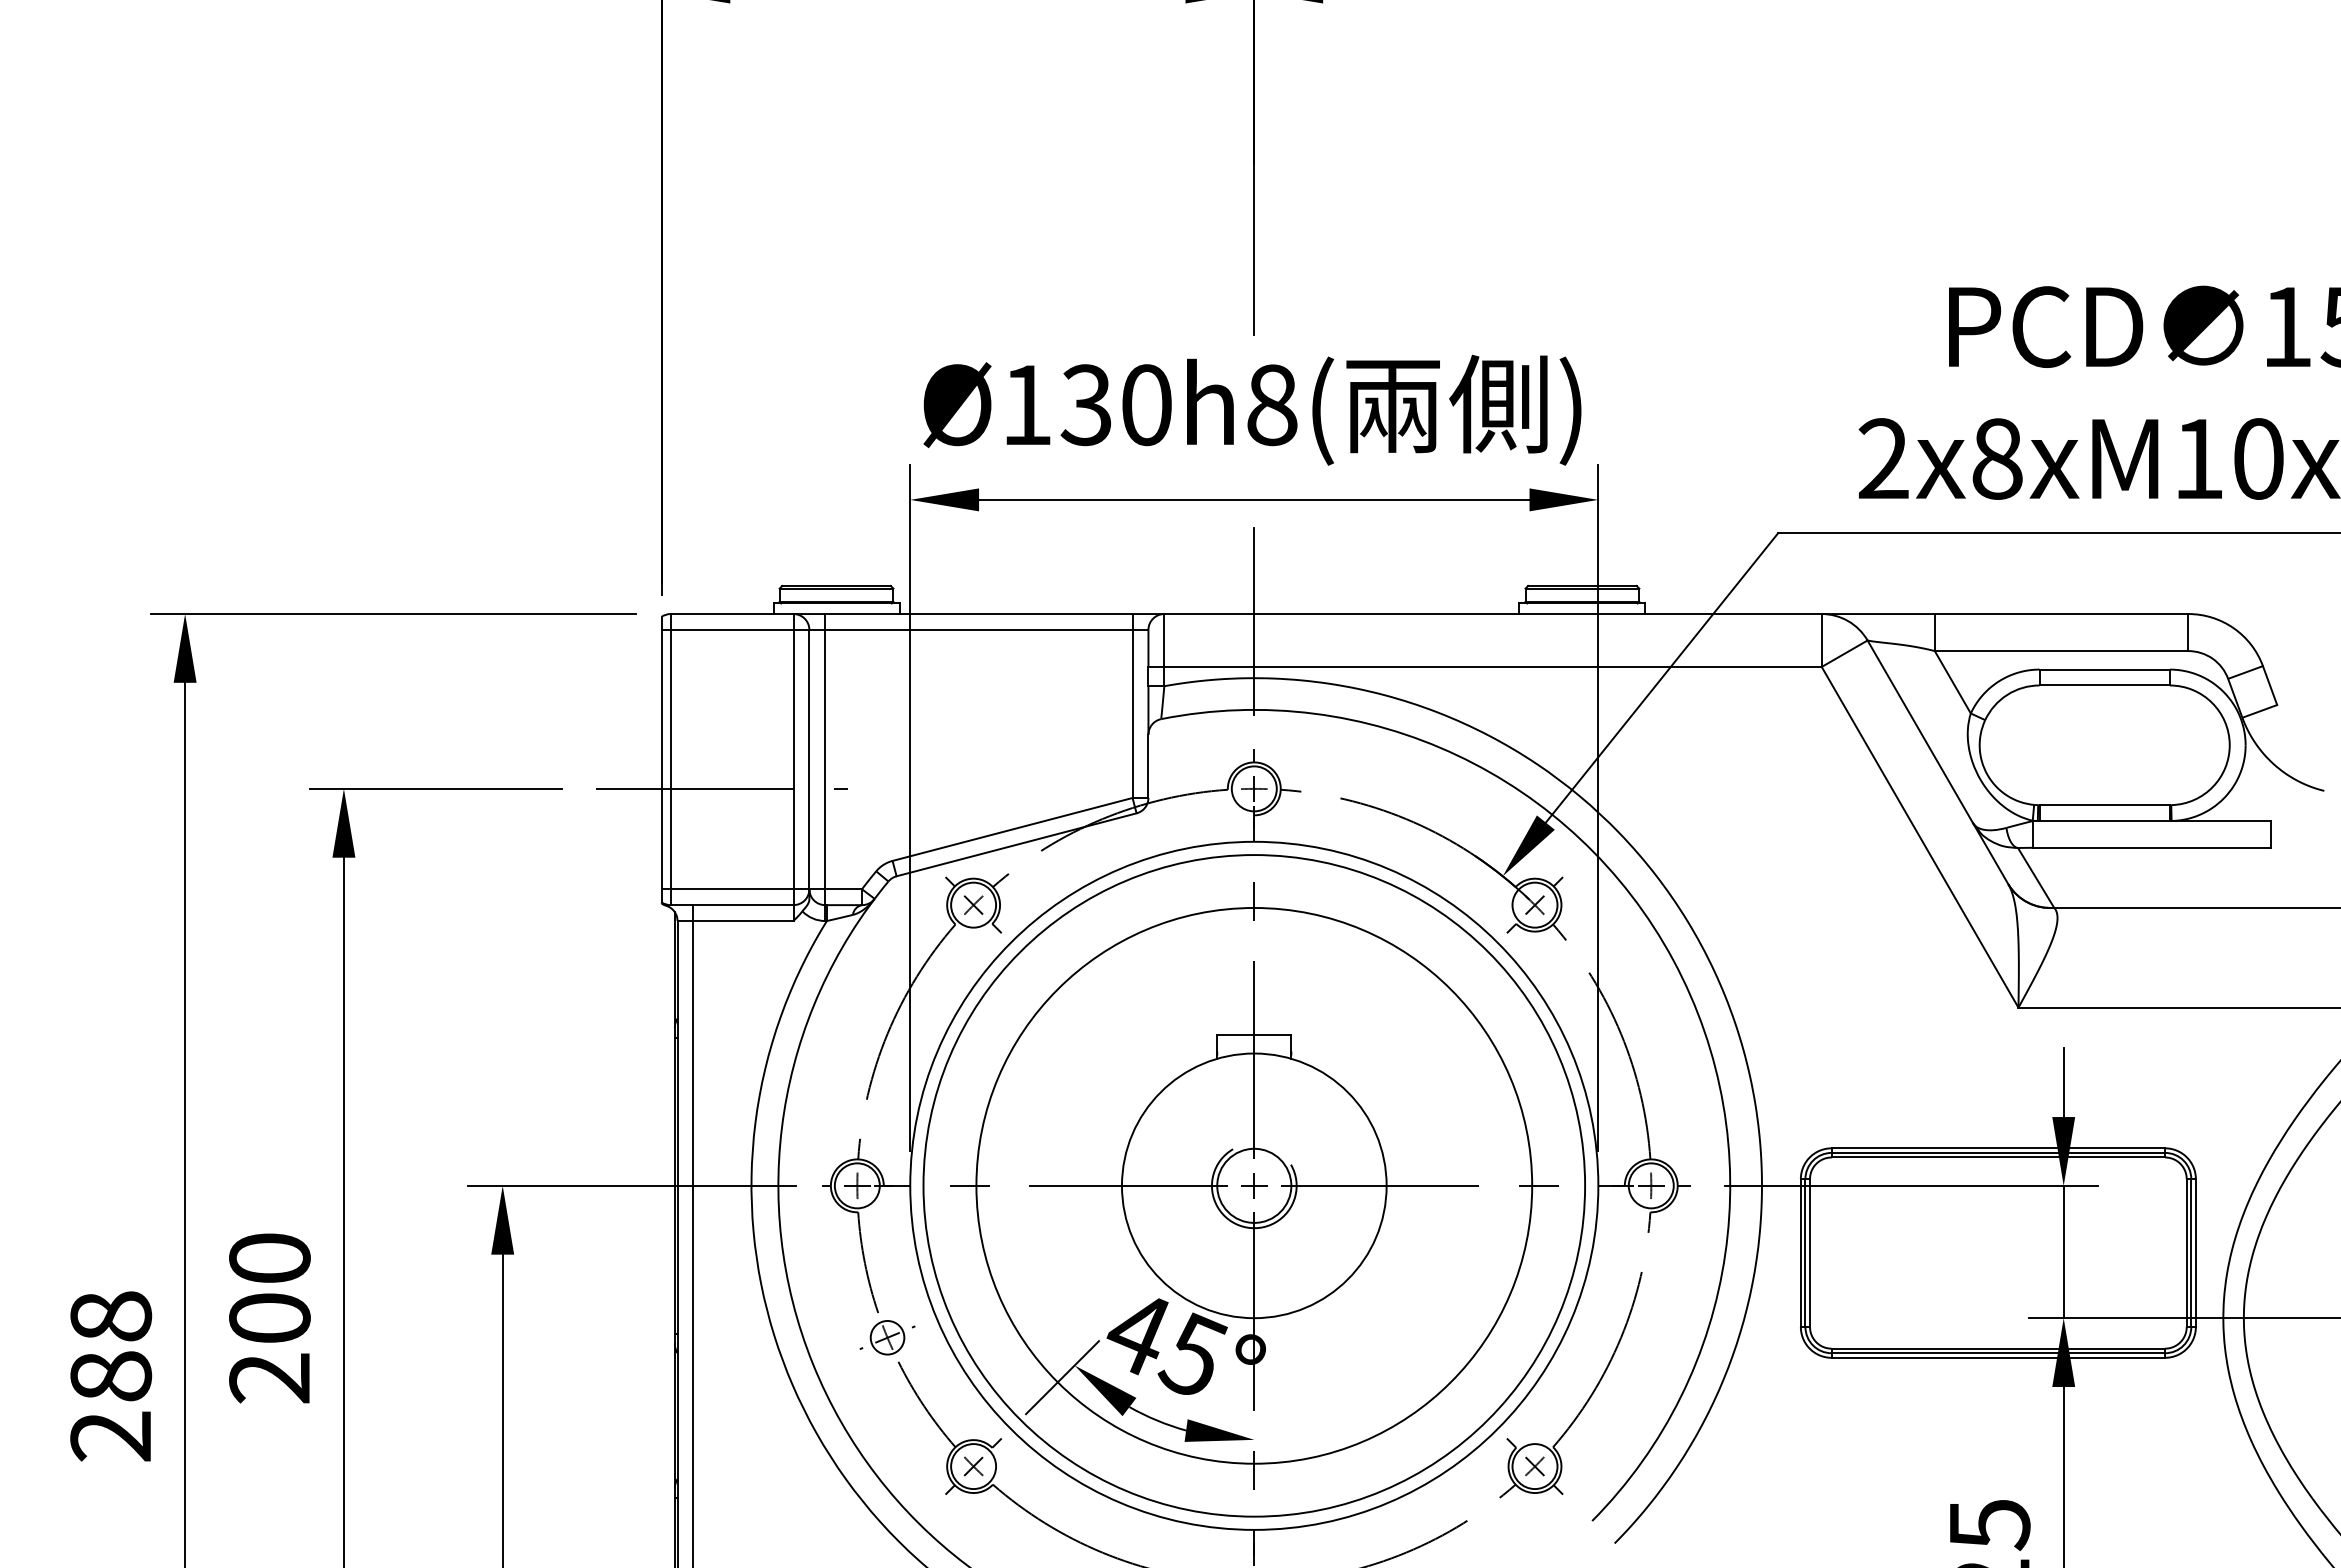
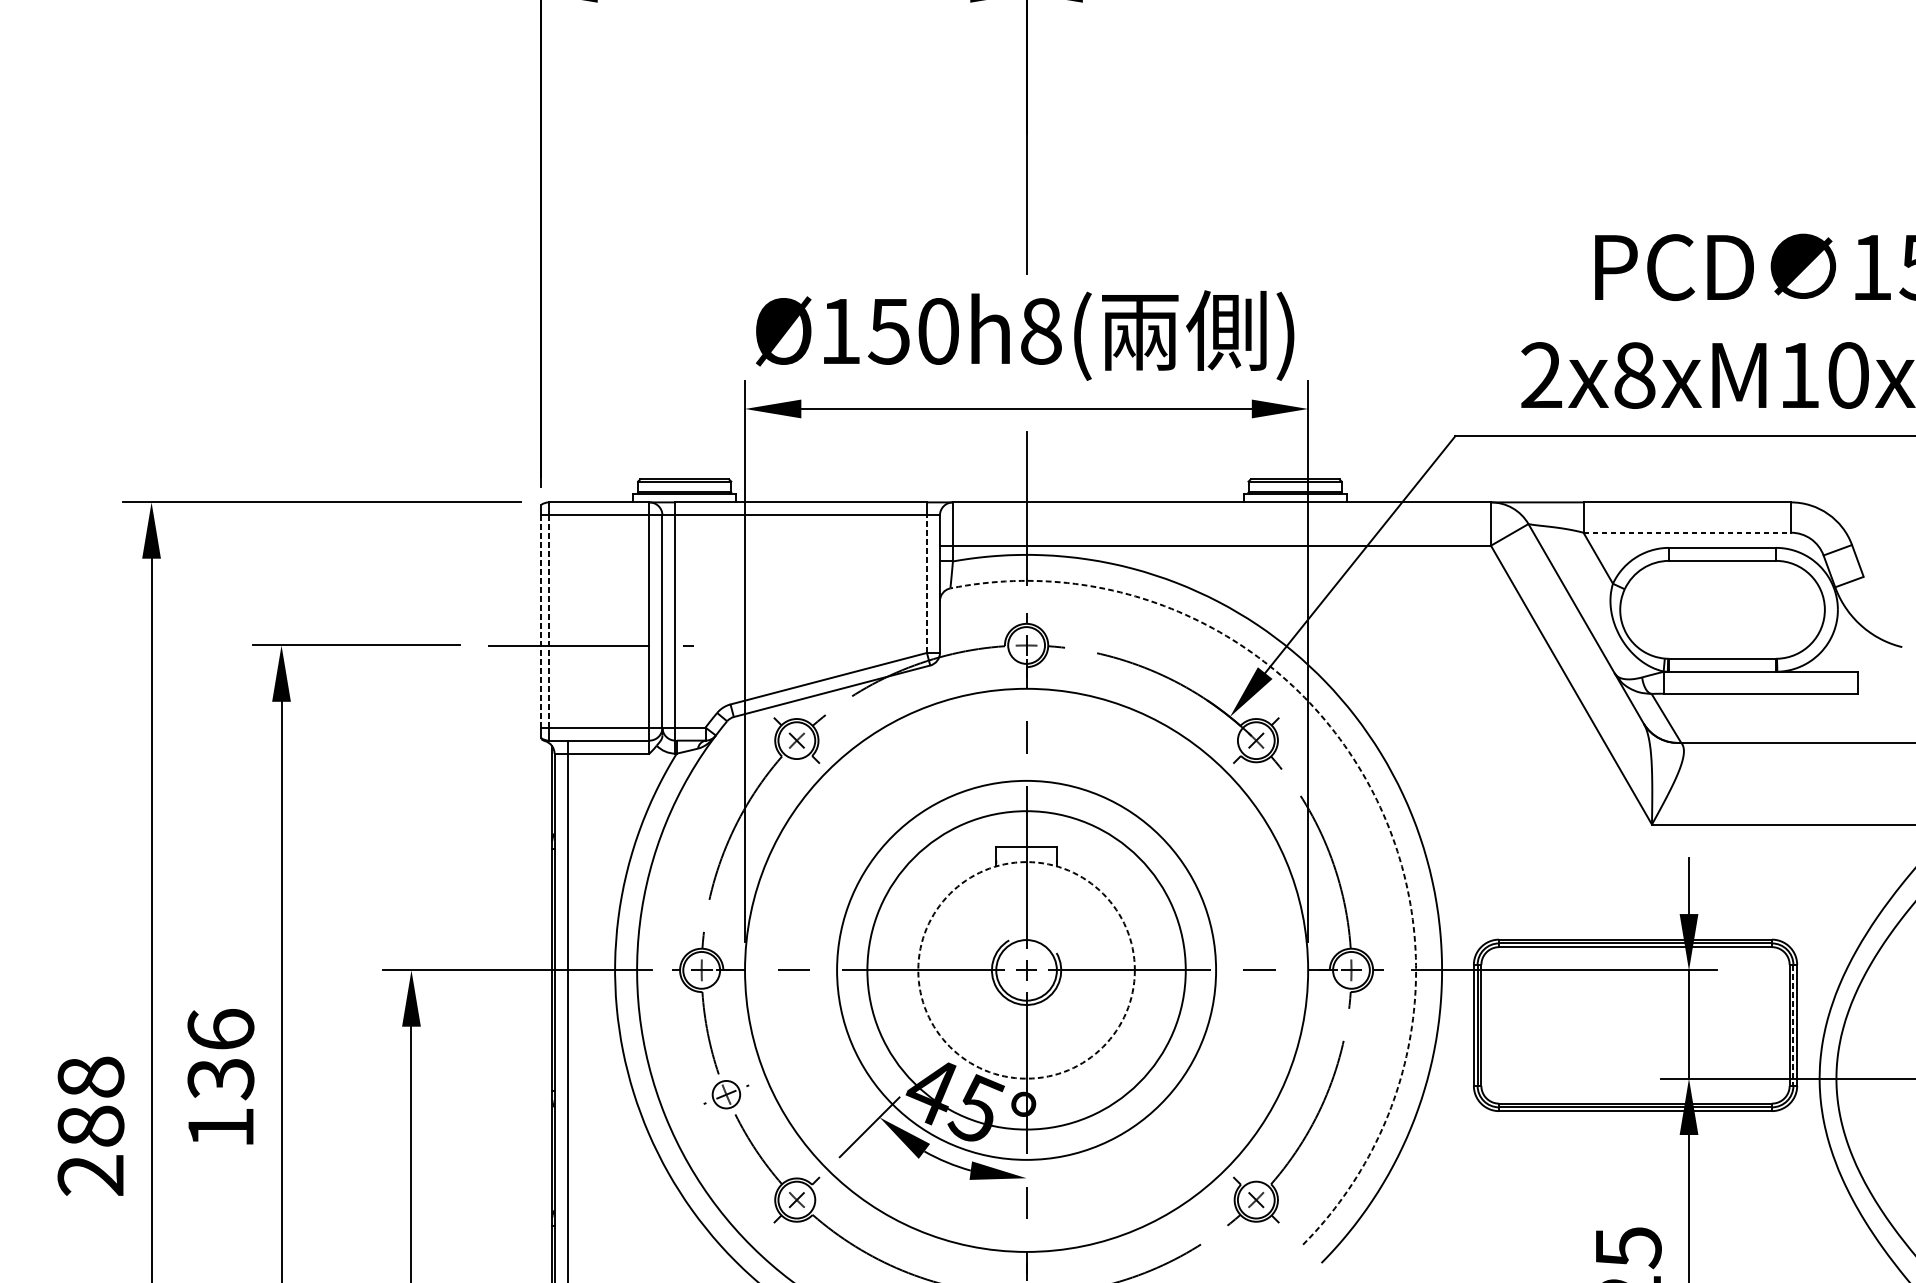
text: (1085, 404) -> (888, 330), Ø130h8( -> Ø150h8(
line: (2061, 651) -> (1687, 533), solid -> dashed
line: (1132, 713) -> (926, 583), solid -> dashed
line: (661, 759) -> (541, 621), solid -> dashed
line: (670, 759) -> (548, 621), solid -> dashed
arc: (1673, 960) -> (1369, 785), solid -> dashed
circle: (1253, 1185) -> (1025, 970), solid -> dashed
circle: (1254, 1185) -> (1026, 970), size x0.7
circle: (1254, 1185) -> (1026, 970), size x0.7
line: (2191, 1253) -> (1793, 1025), solid -> dashed
text: (269, 1318) -> (220, 1078), 200 -> 136

